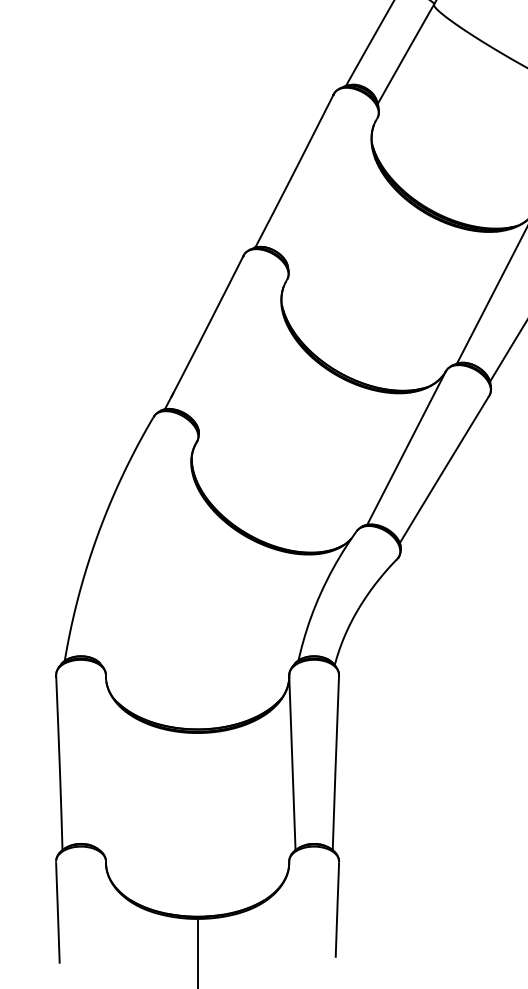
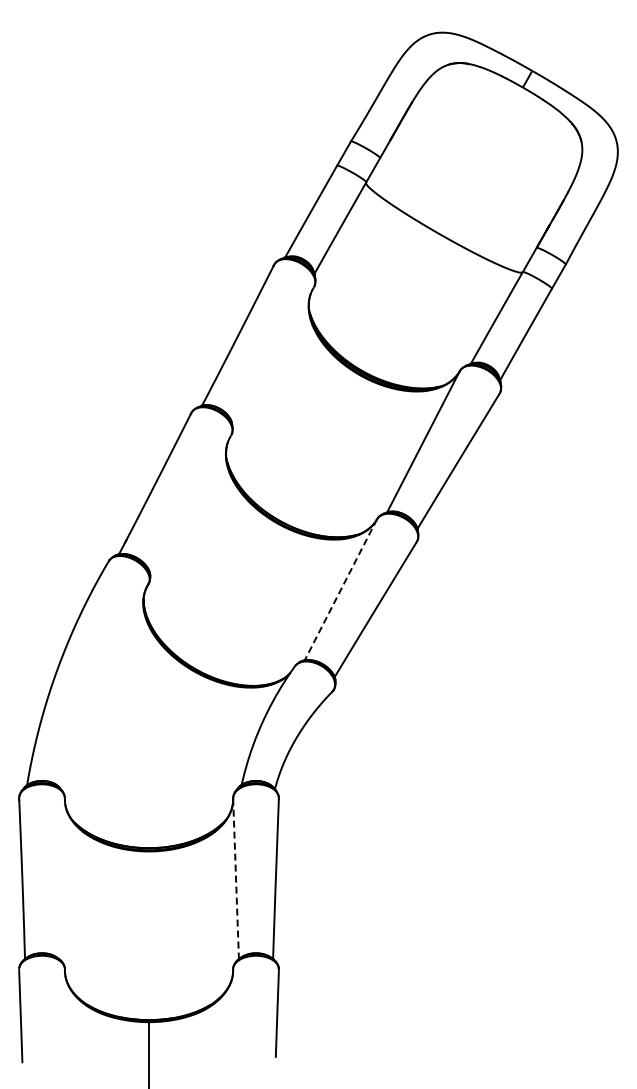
line: (406, 448) -> (340, 590), solid -> dashed
line: (292, 763) -> (236, 879), solid -> dashed

